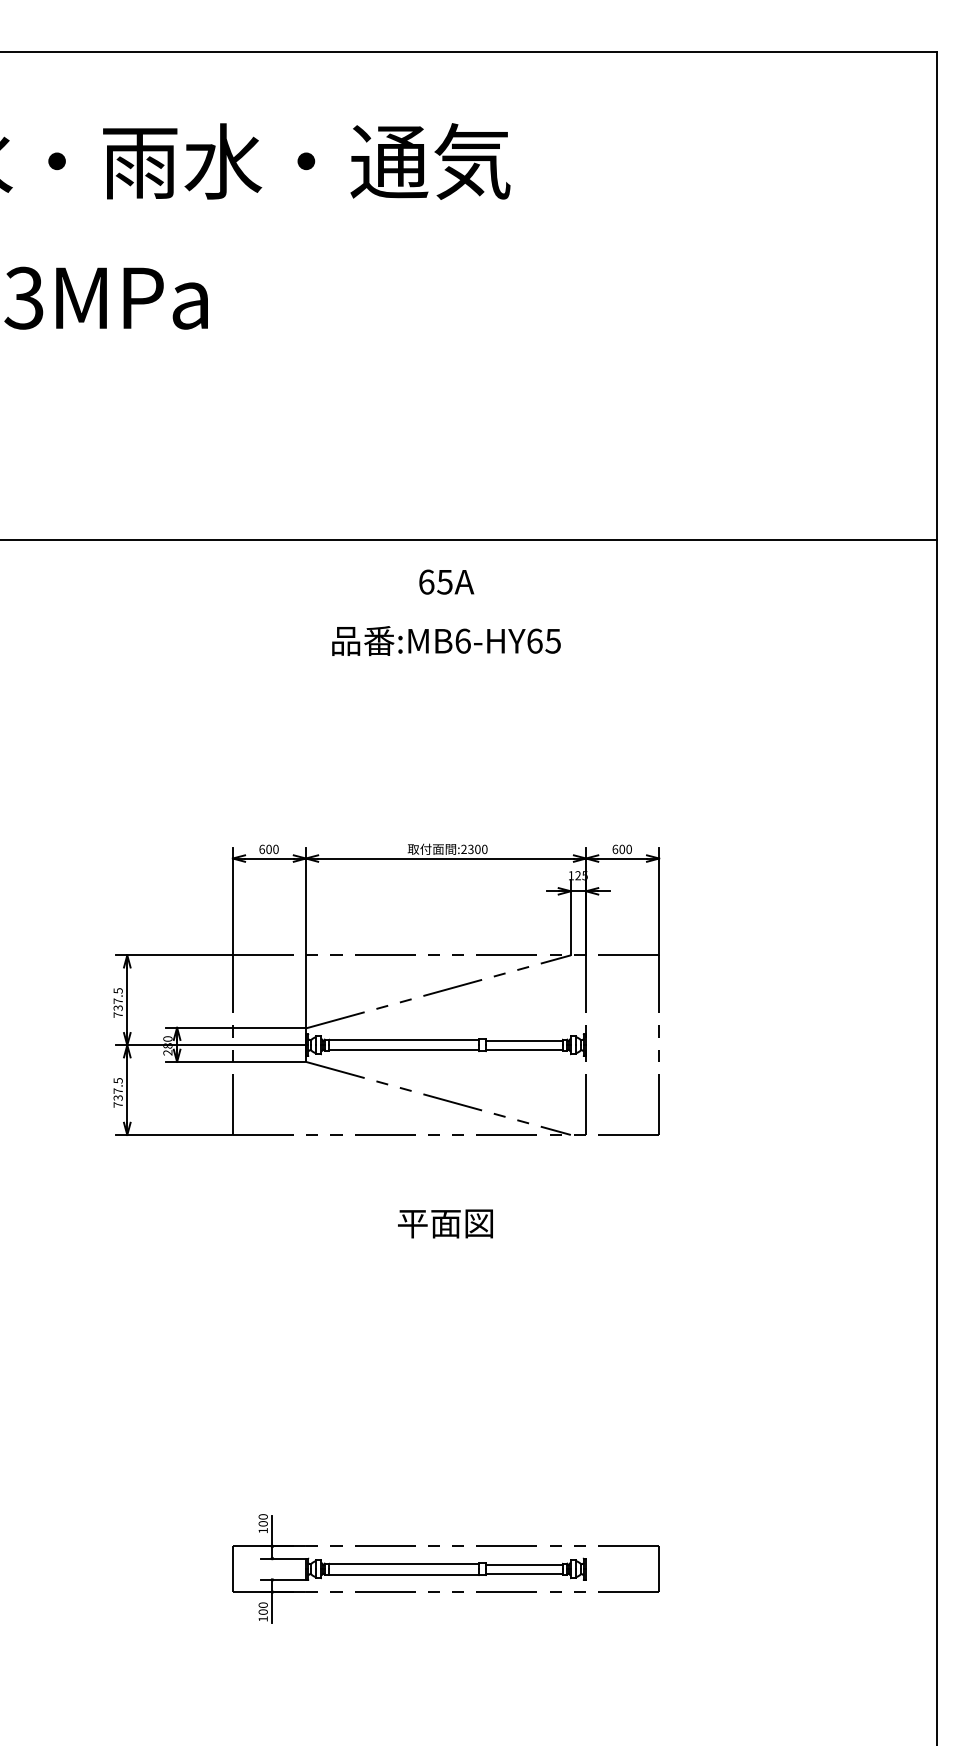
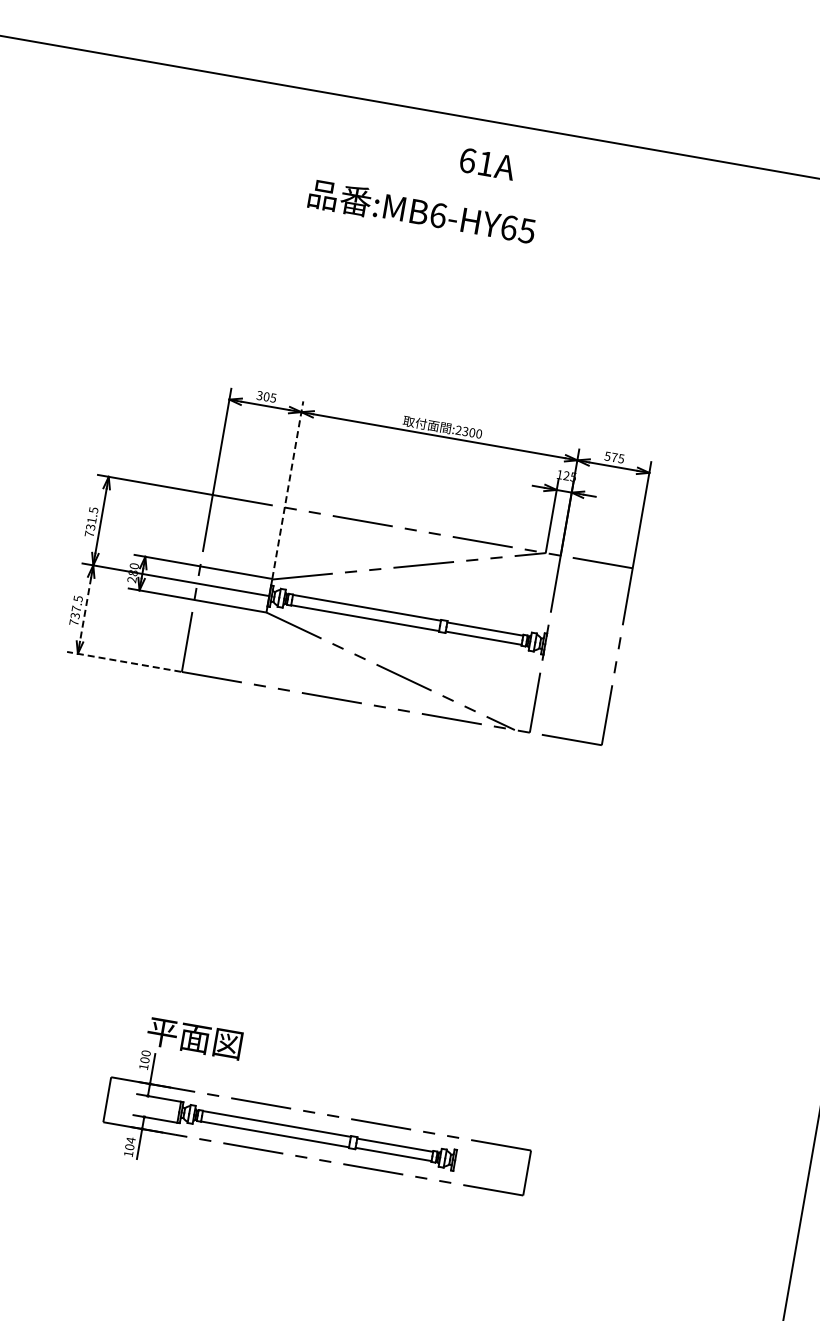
text: (444, 582) -> (485, 164), 65A -> 61A
text: (446, 640) -> (422, 211), moved
text: (268, 848) -> (266, 395), 600 -> 305
text: (621, 849) -> (613, 457), 600 -> 575
line: (305, 937) -> (287, 489), solid -> dashed
text: (117, 1000) -> (91, 519), 737.5 -> 731.5
line: (127, 1090) -> (85, 610), solid -> dashed
line: (174, 1134) -> (124, 661), solid -> dashed
text: (445, 1223) -> (194, 1038), moved
text: (262, 1605) -> (130, 1140), 100 -> 104

